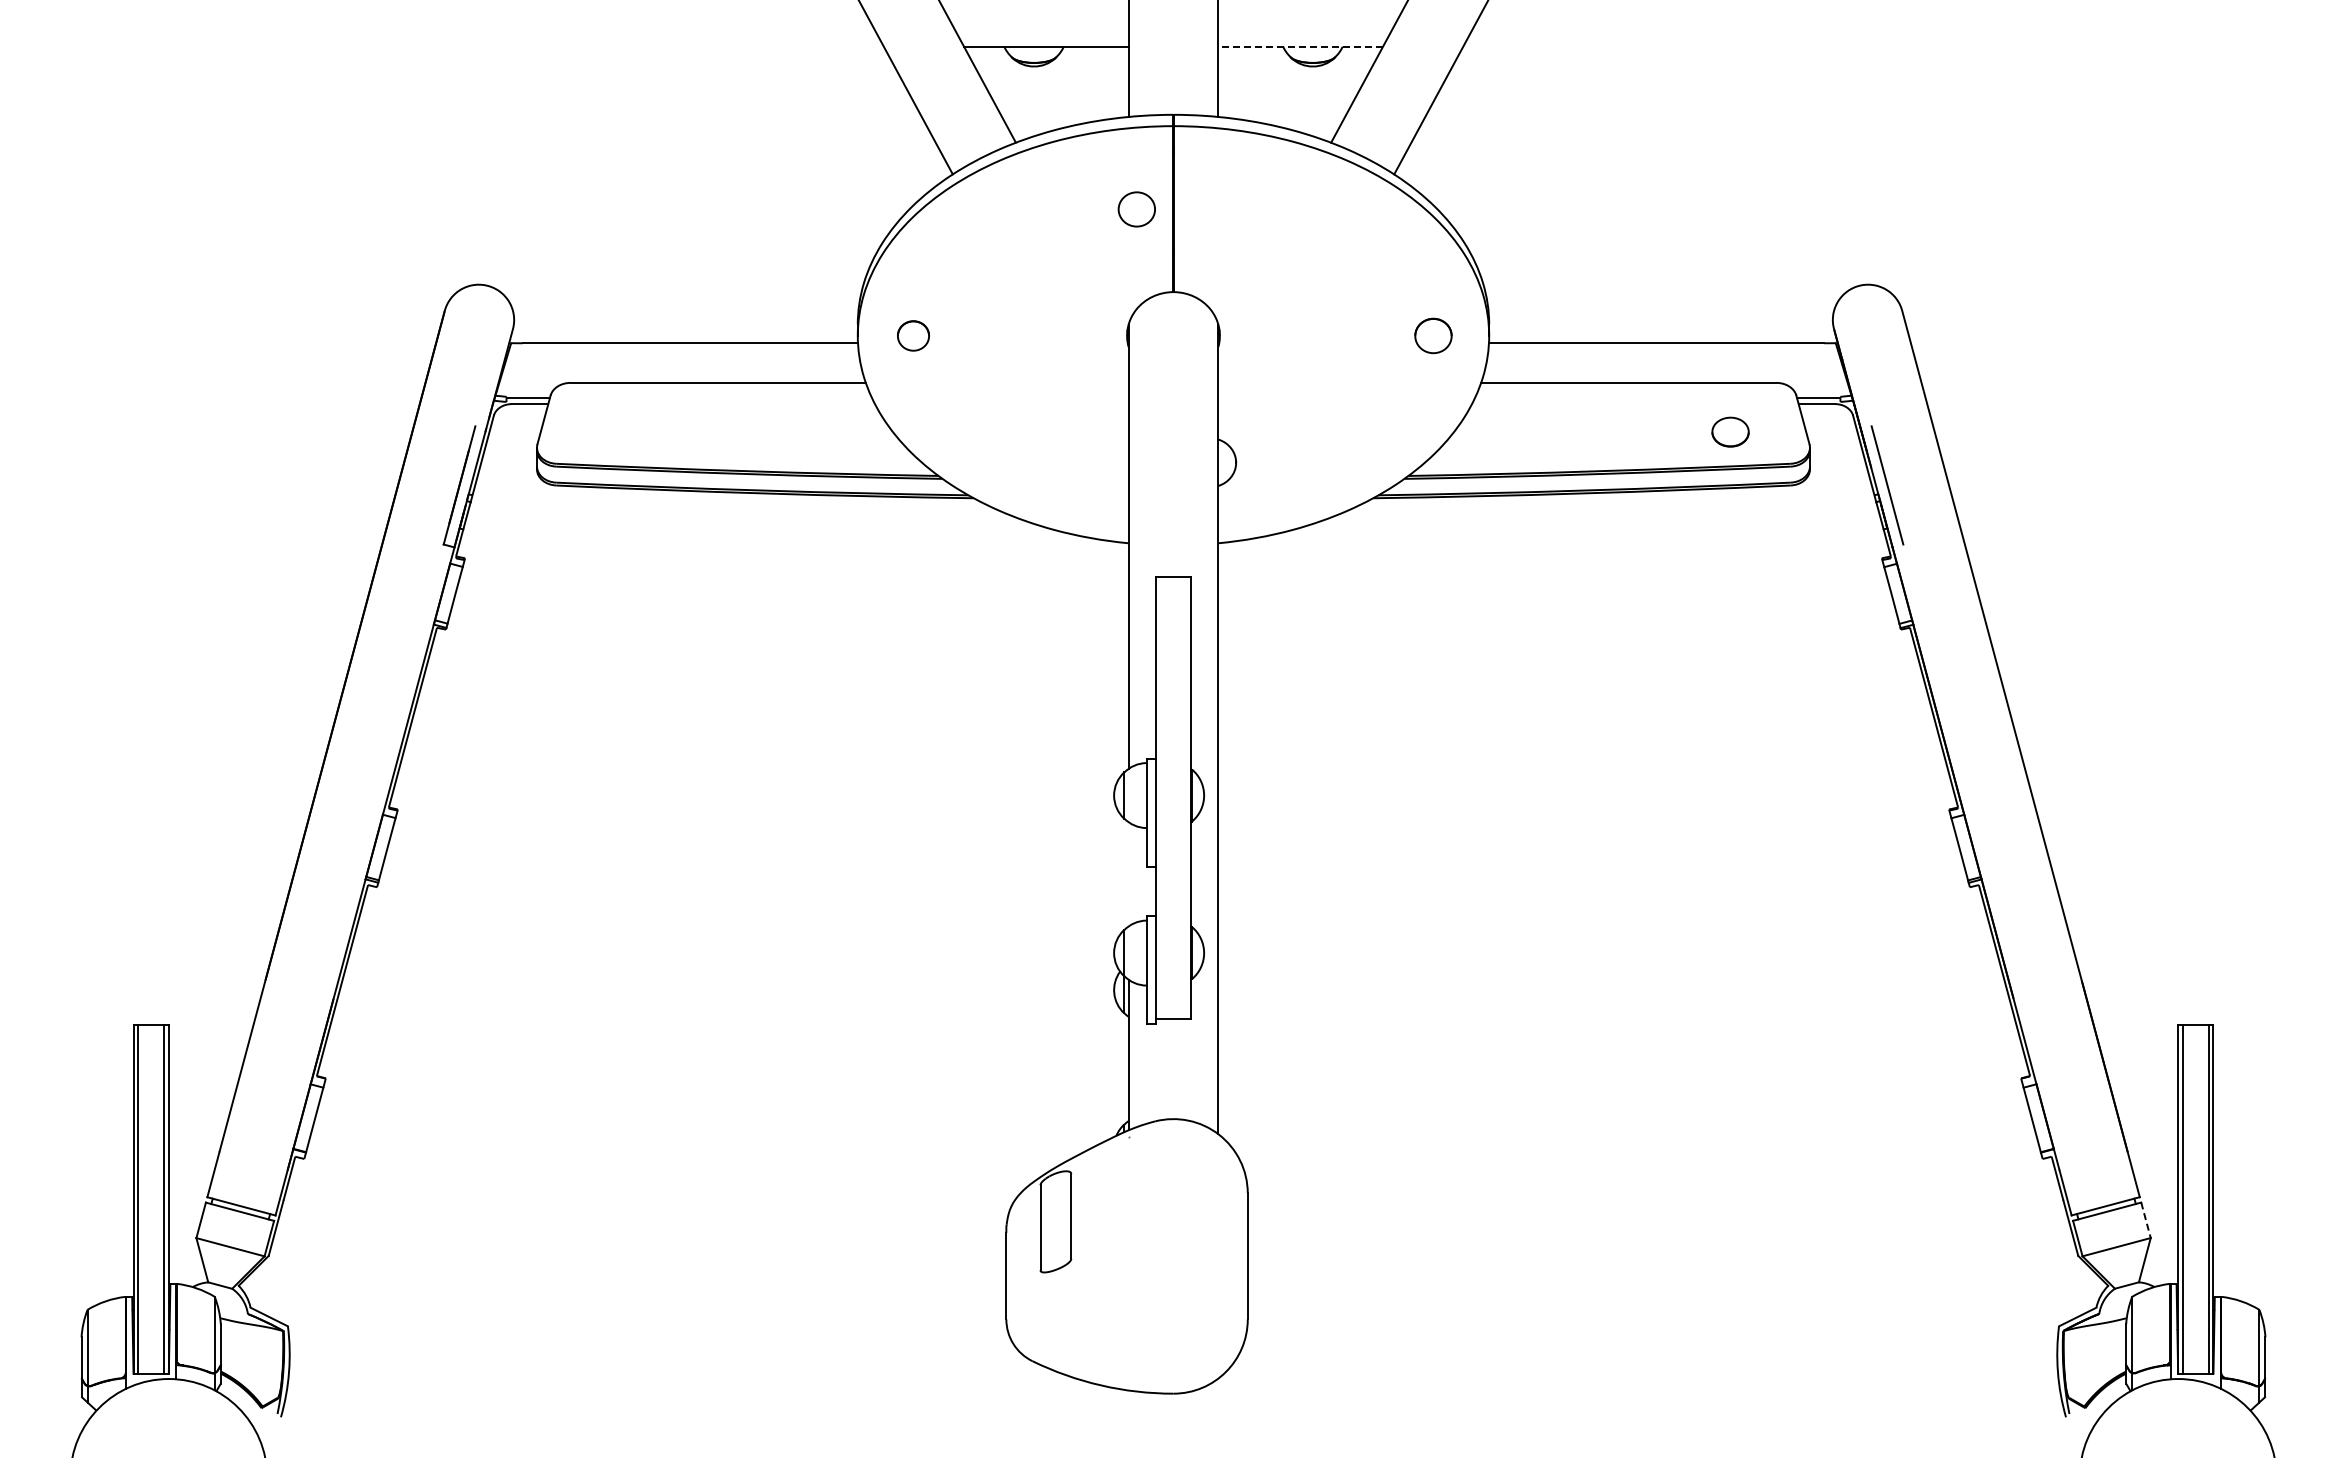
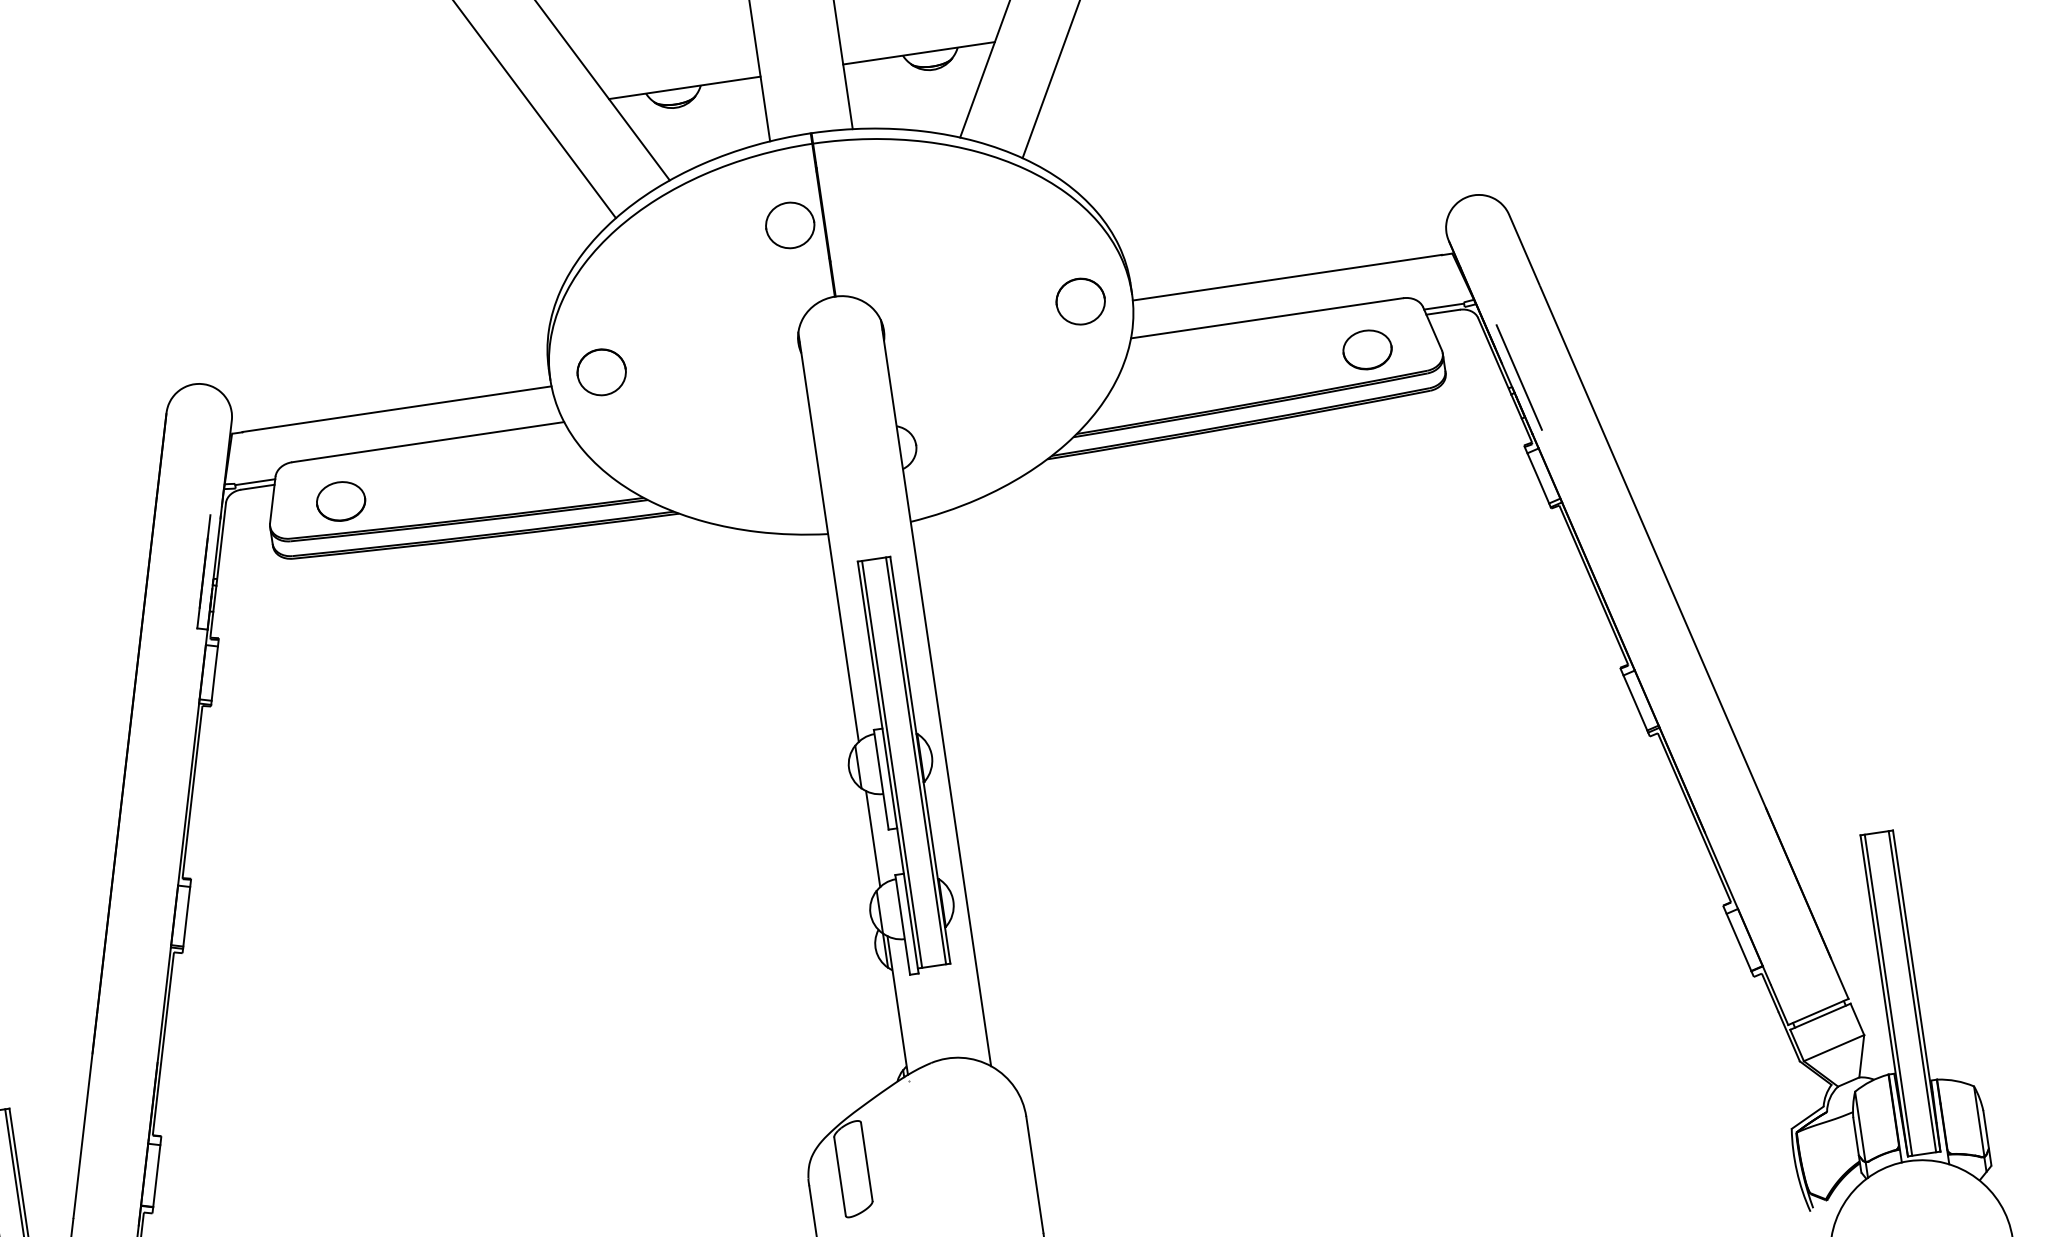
line: (1300, 46) -> (918, 53), dashed -> solid
part: (1136, 209) -> (789, 225), size x1.43
part: (913, 335) -> (601, 371), size x1.67
part: (1433, 335) -> (1080, 301), size x1.43
part: (616, 431) -> (341, 500), added
part: (1730, 431) -> (1367, 349), size x1.43
line: (1160, 797) -> (892, 763), added
line: (1186, 797) -> (916, 760), added
line: (1128, 874) -> (873, 839), added
line: (2146, 1220) -> (1857, 1019), dashed -> solid

